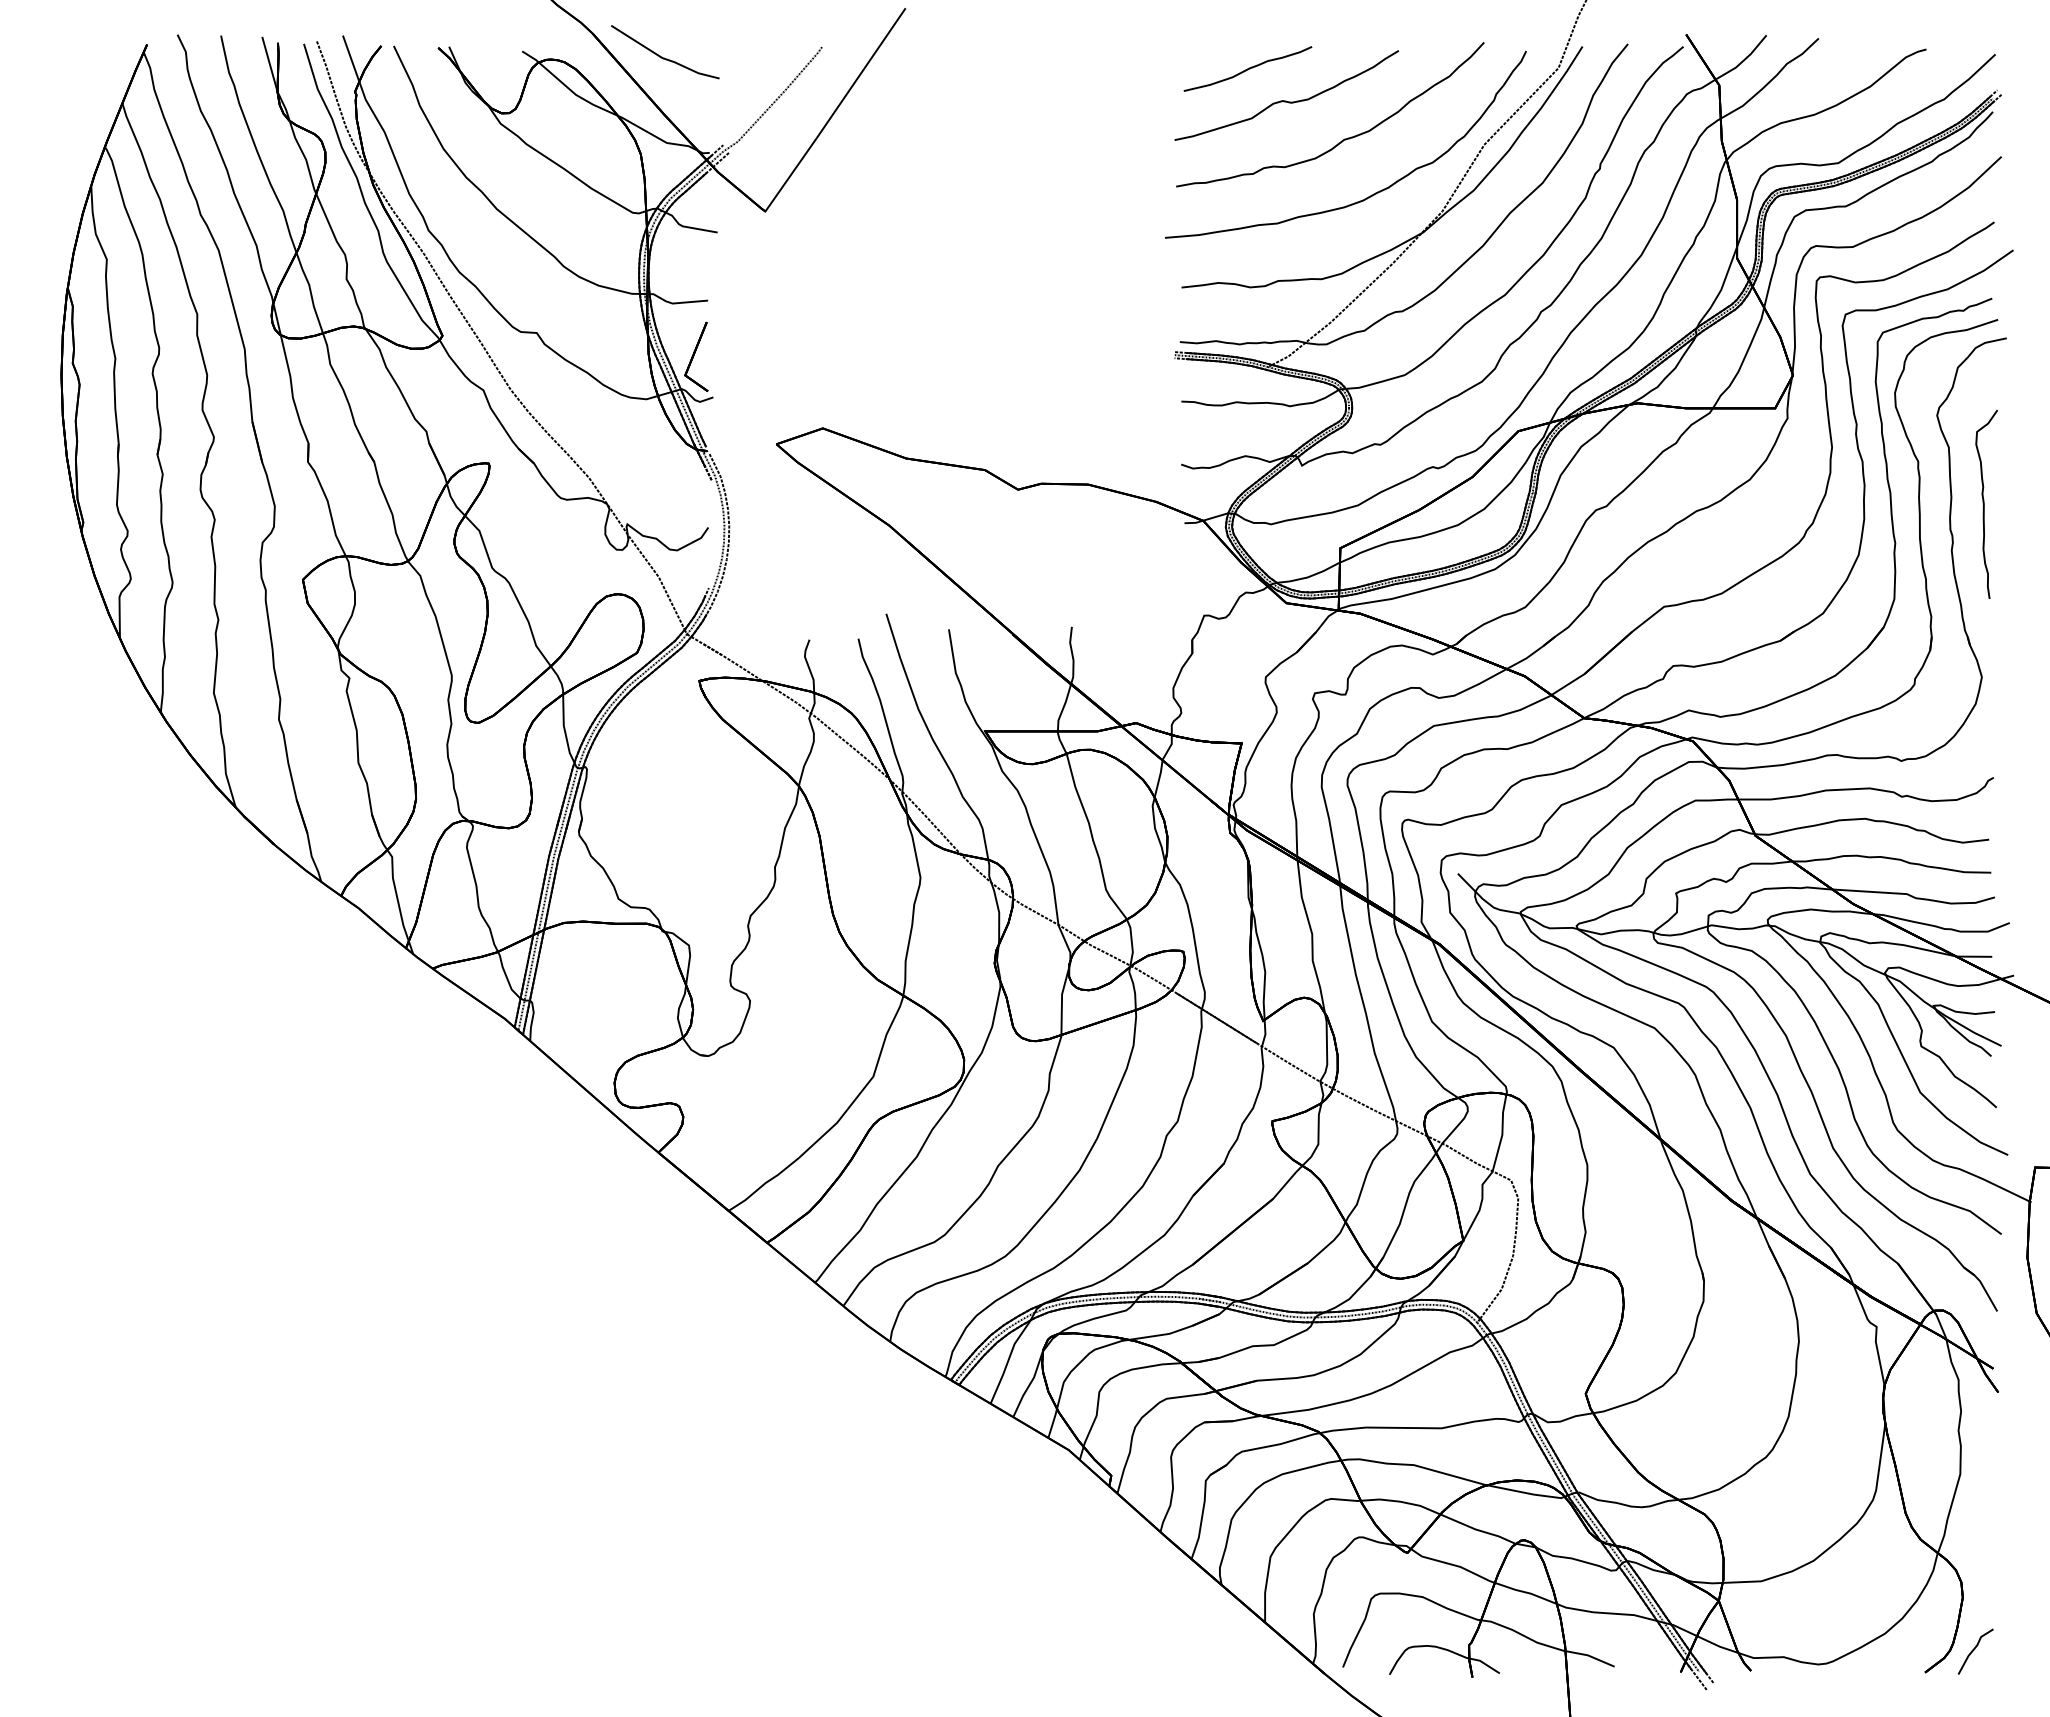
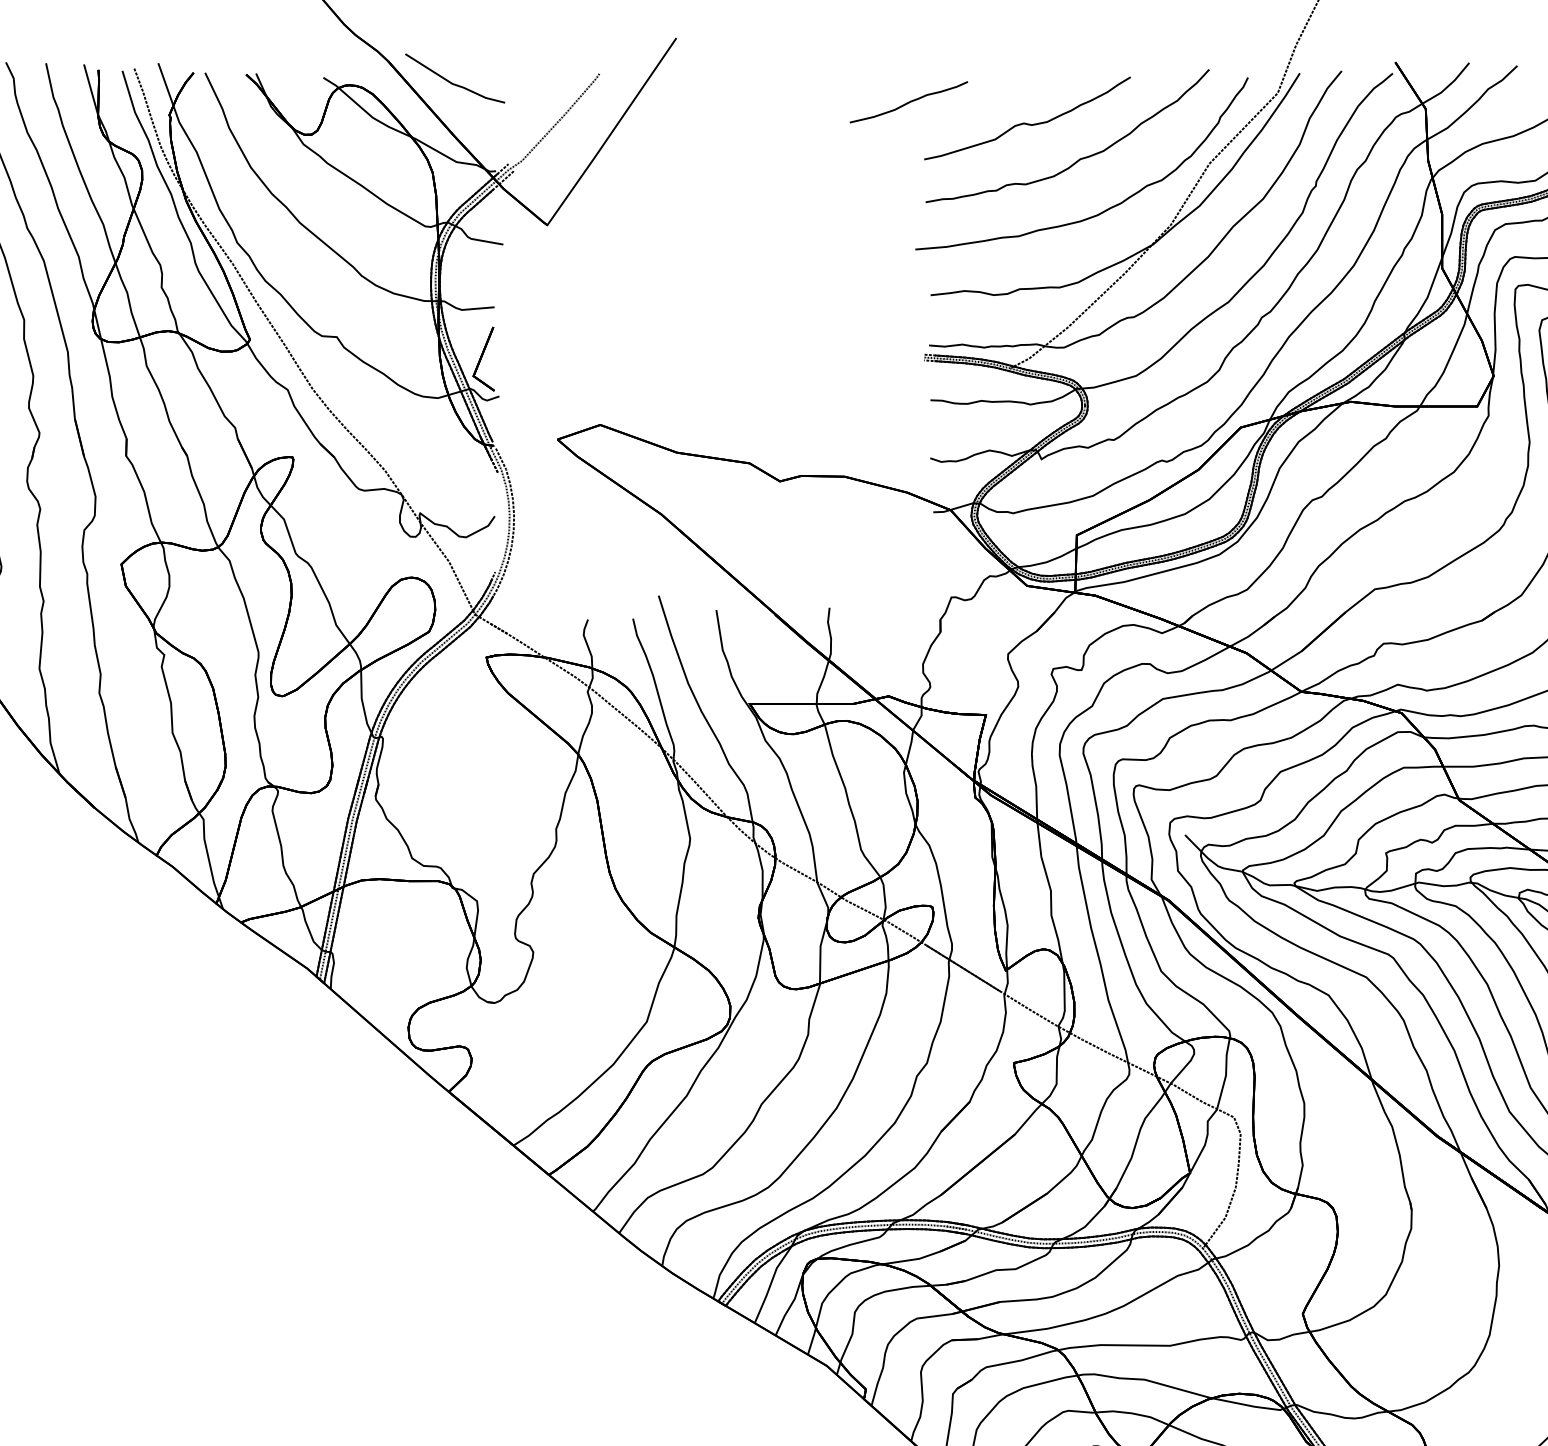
curve: (1247, 68) -> (908, 101), moved

